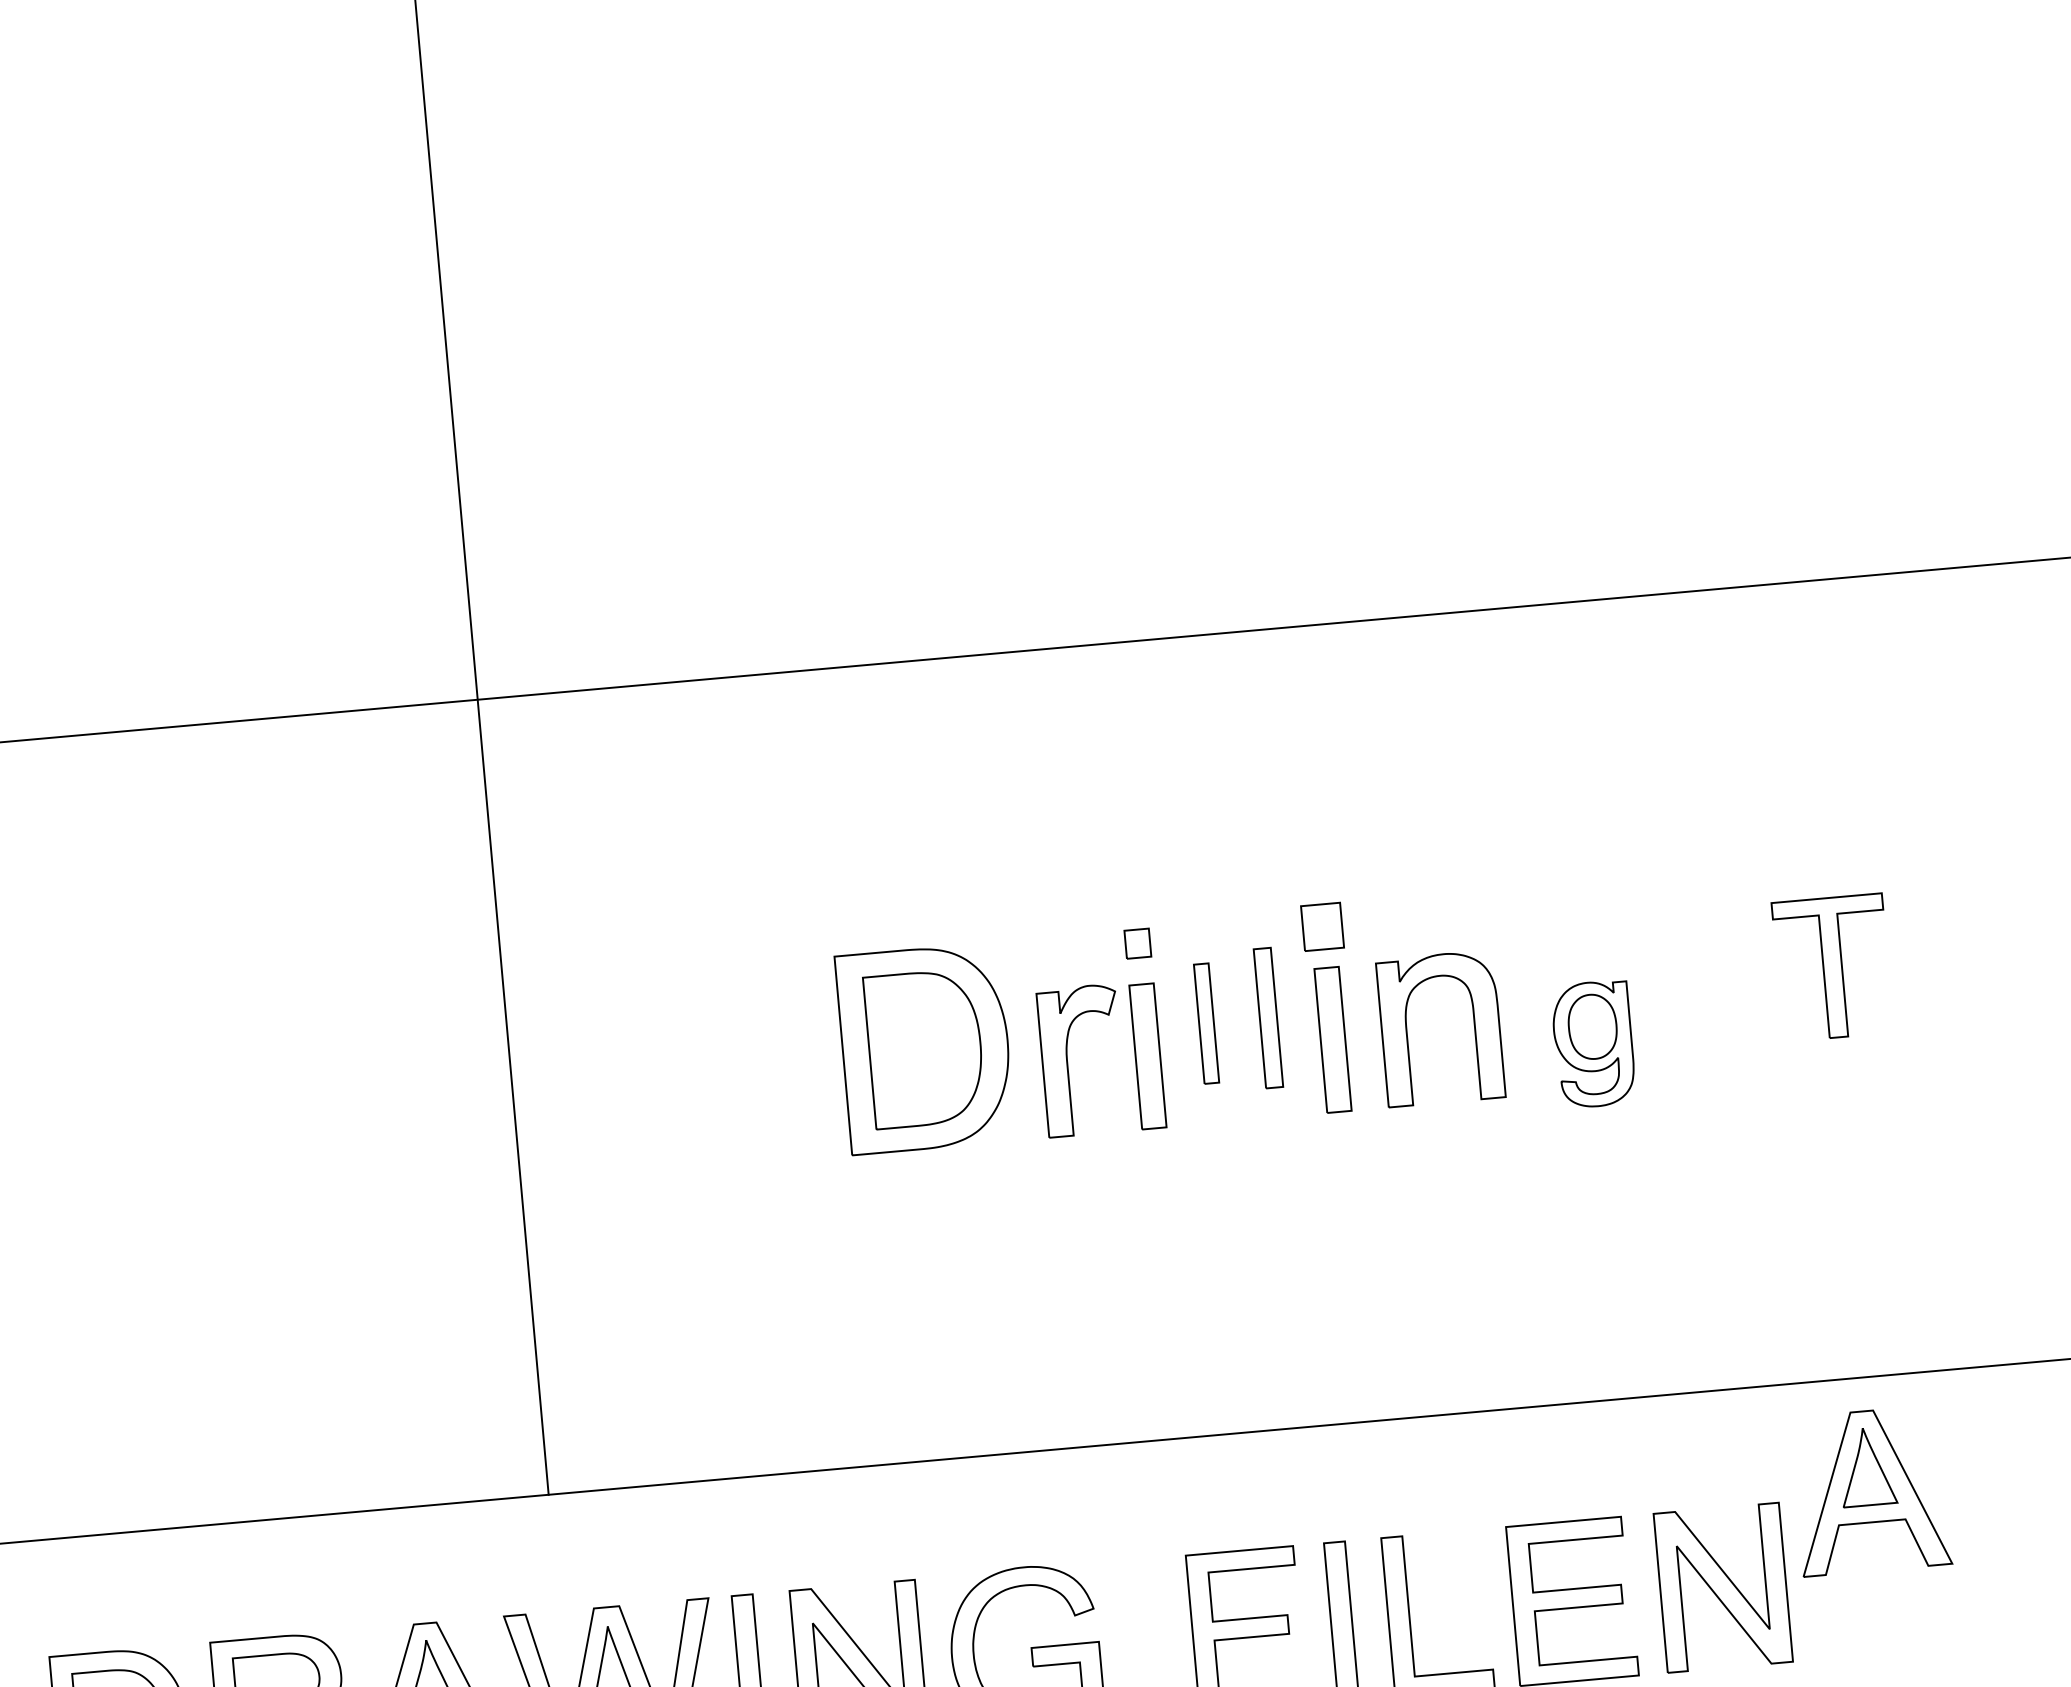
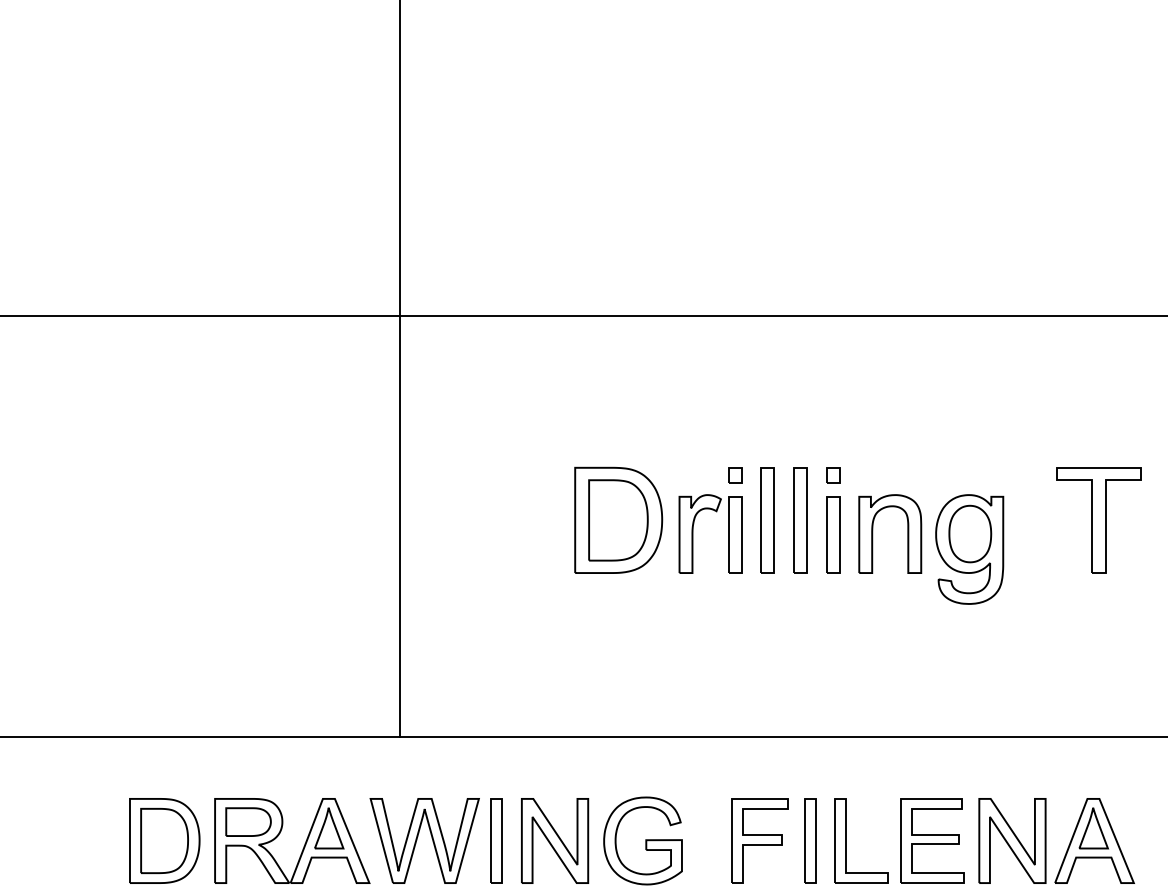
part: (1323, 927) -> (833, 475), size x0.62
part: (1831, 967) -> (1098, 520), size x1.43
part: (1268, 1018) -> (800, 520), size x1.43
part: (1206, 1023) -> (767, 520), size x1.67
part: (1593, 1044) -> (969, 549), size x1.67
part: (1870, 1489) -> (1094, 840), moved

